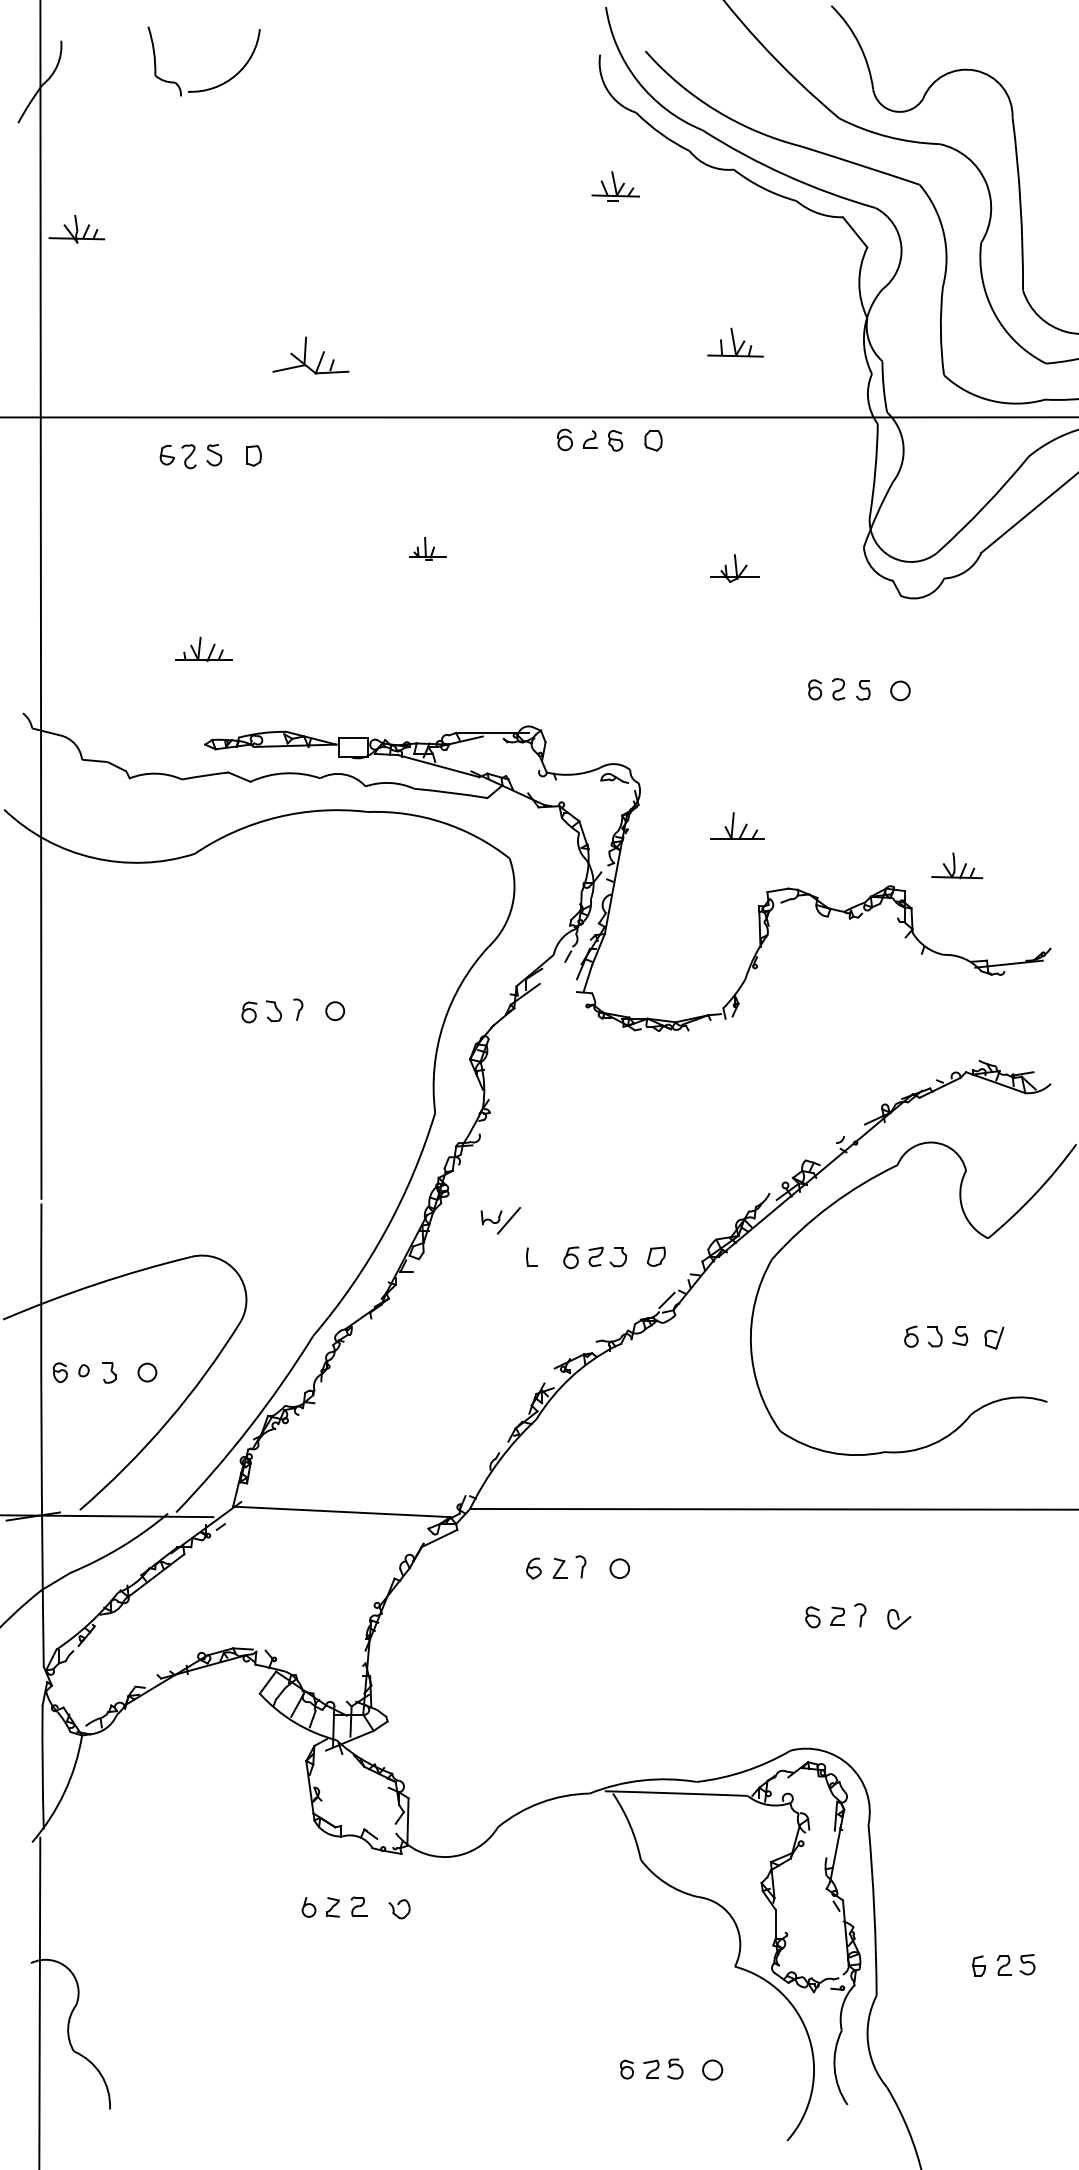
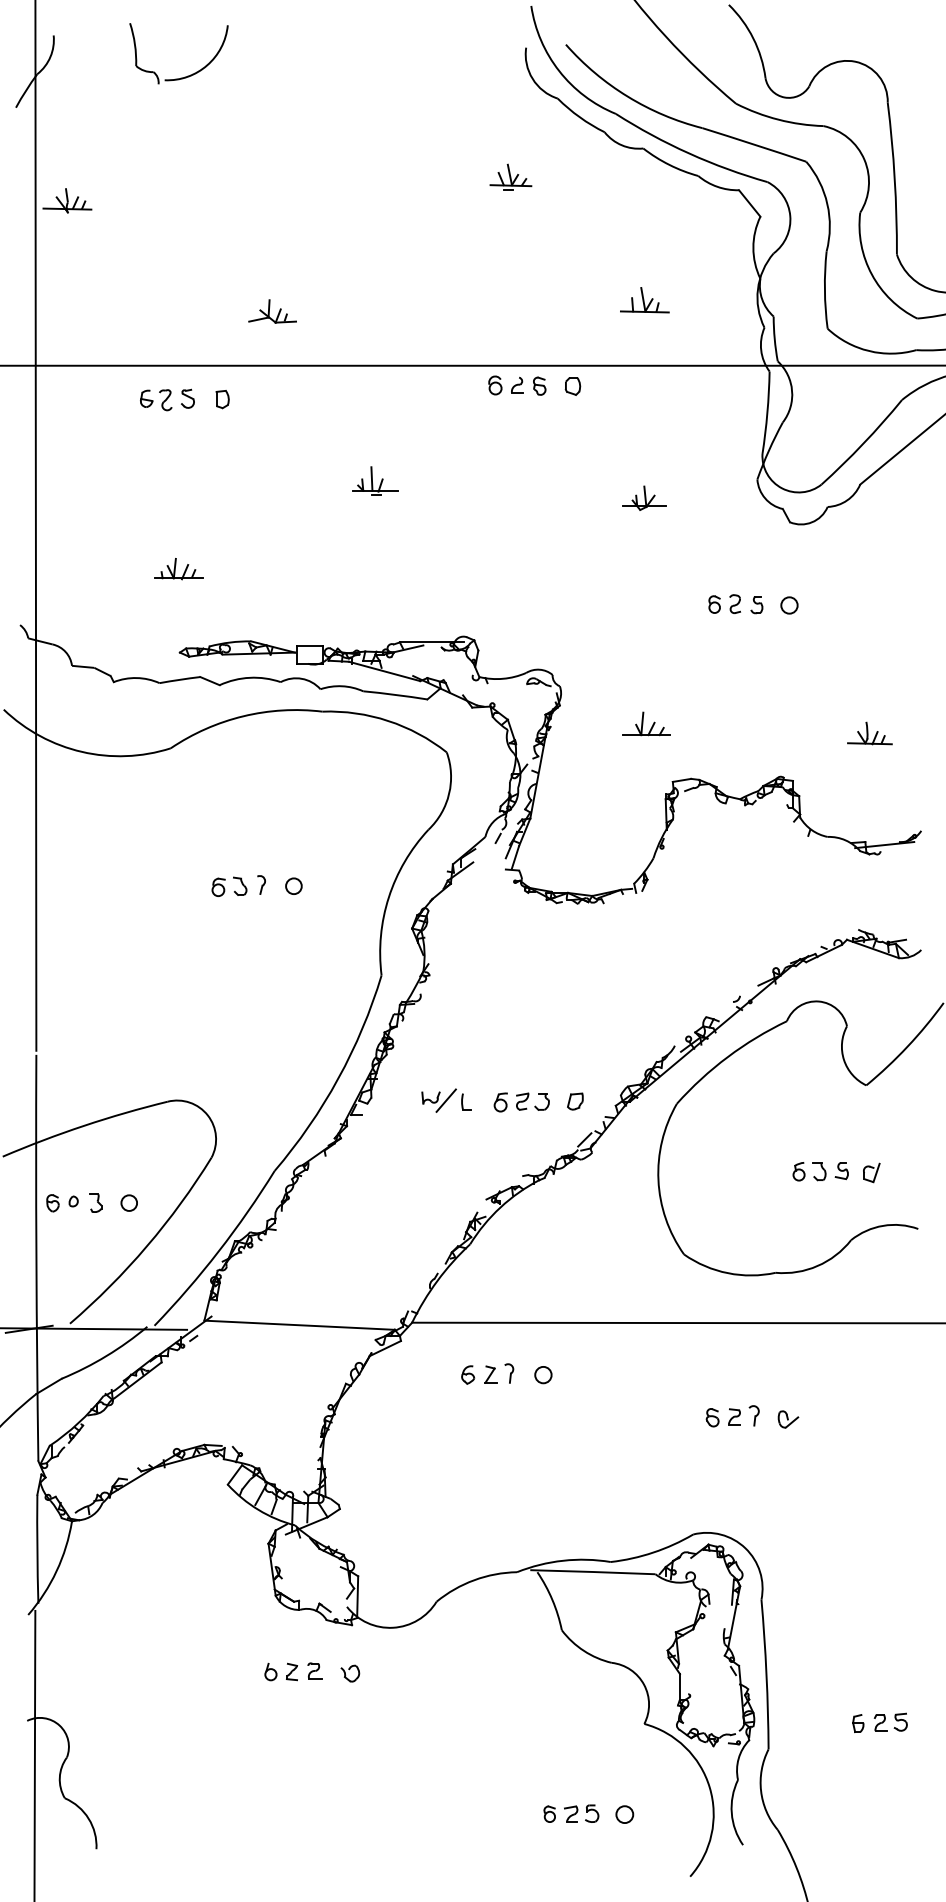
part: (615, 186) -> (510, 177), moved
part: (310, 355) -> (272, 311), size x0.71
part: (428, 548) -> (375, 480), size x1.43
part: (957, 865) -> (870, 733), moved
part: (500, 1220) -> (438, 1100), moved

